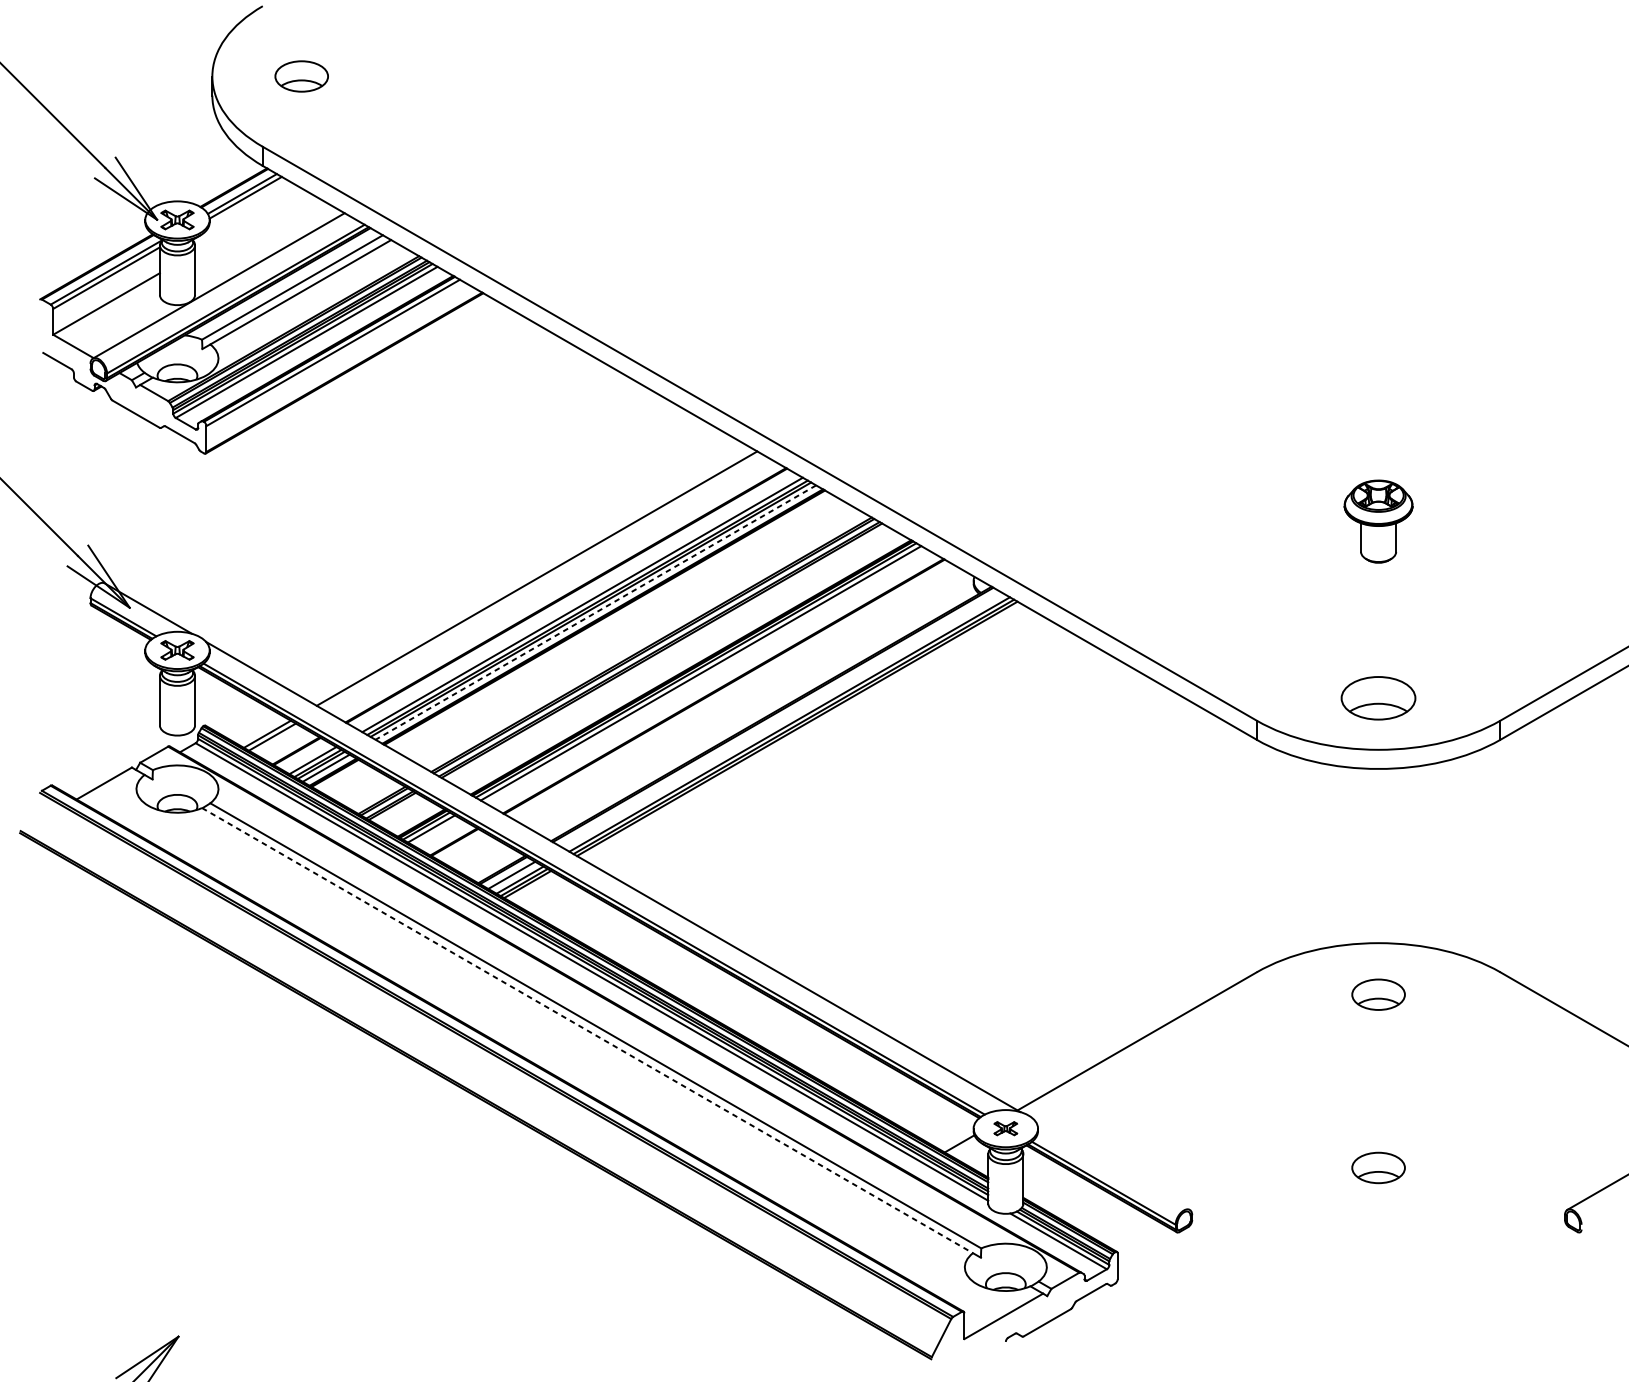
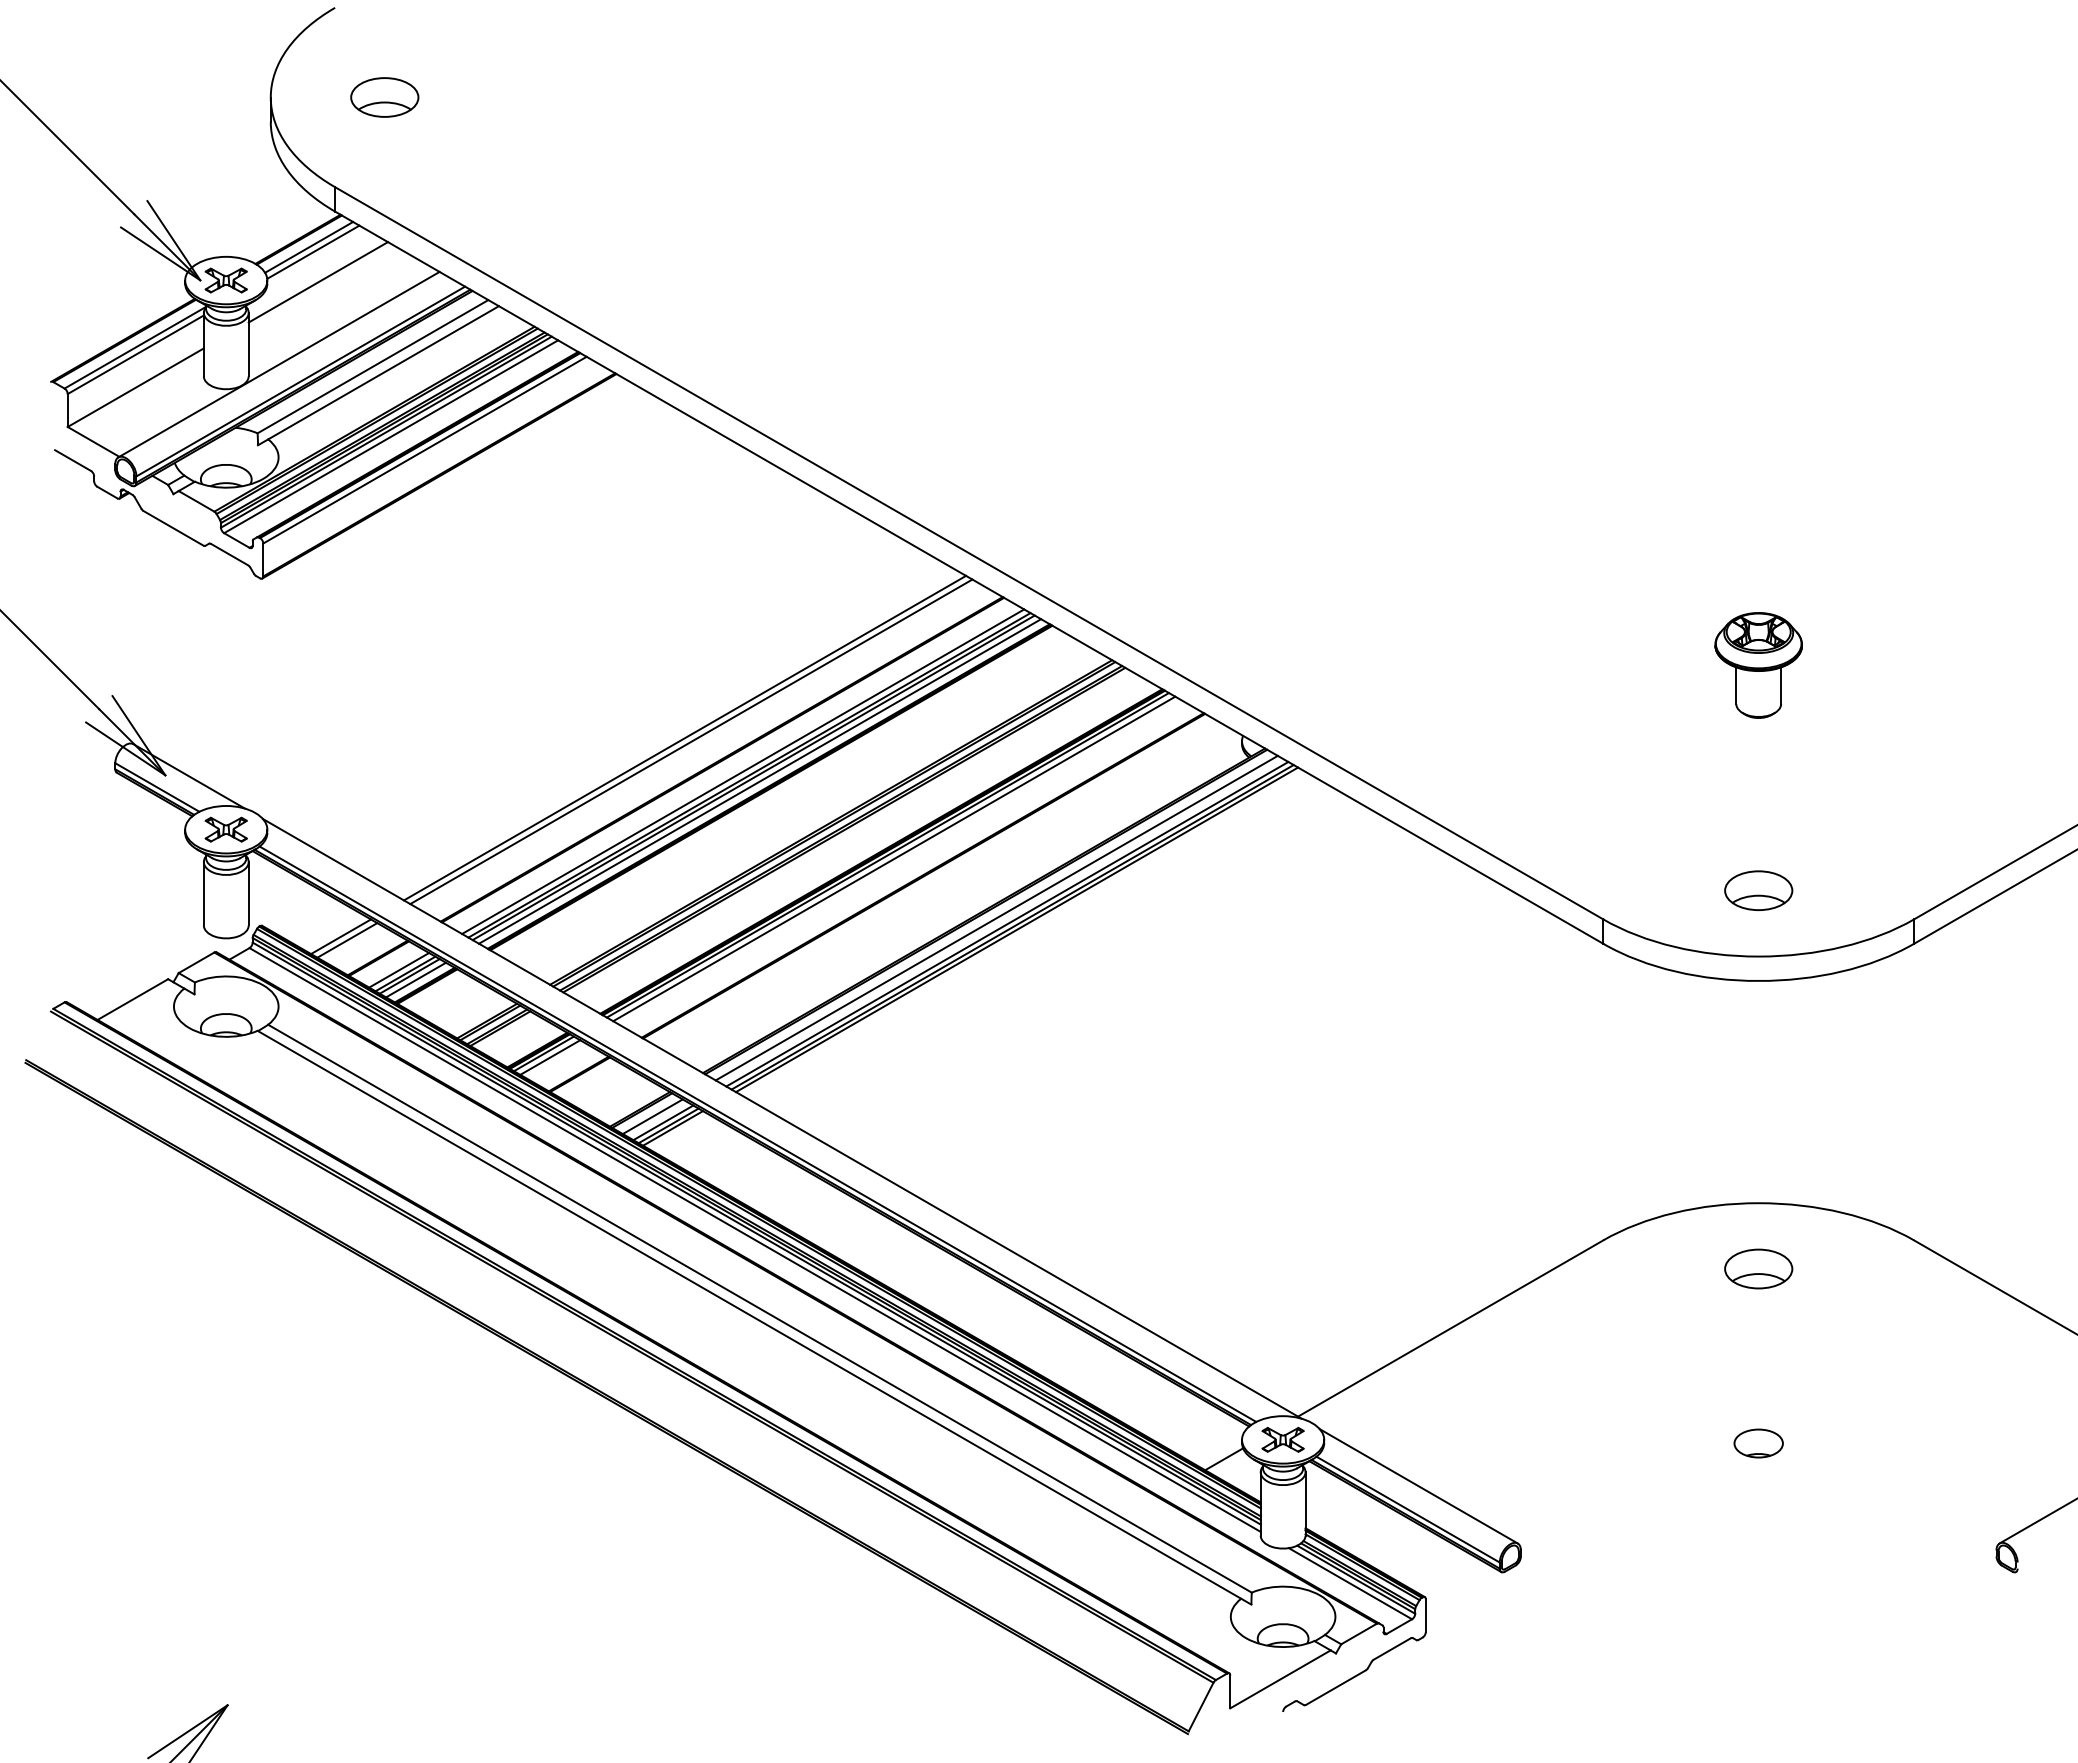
line: (248, 221) -> (317, 282), added
line: (542, 581) -> (691, 741), added
line: (596, 612) -> (760, 781), dashed -> solid
part: (1378, 698) -> (1758, 890), size x0.71
line: (781, 719) -> (996, 917), added
line: (587, 1030) -> (749, 1314), dashed -> solid
part: (1005, 1128) -> (1282, 1439), size x1.43
part: (1378, 1131) -> (1758, 1443), added
line: (1111, 1165) -> (1418, 1486), added
part: (1378, 1167) -> (1758, 1489), removed

